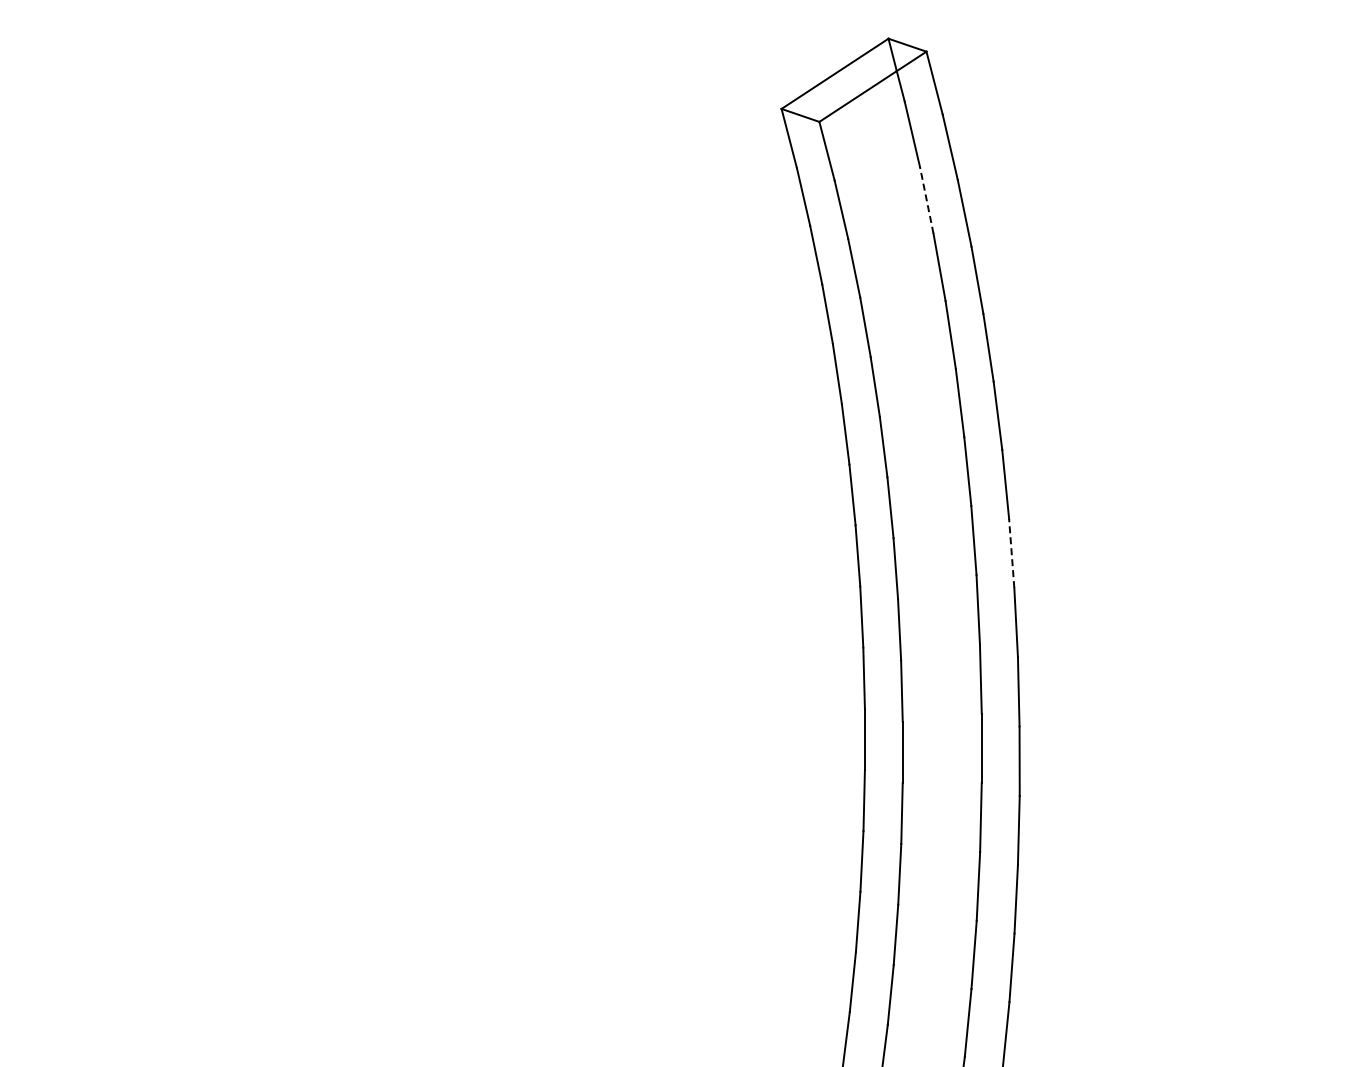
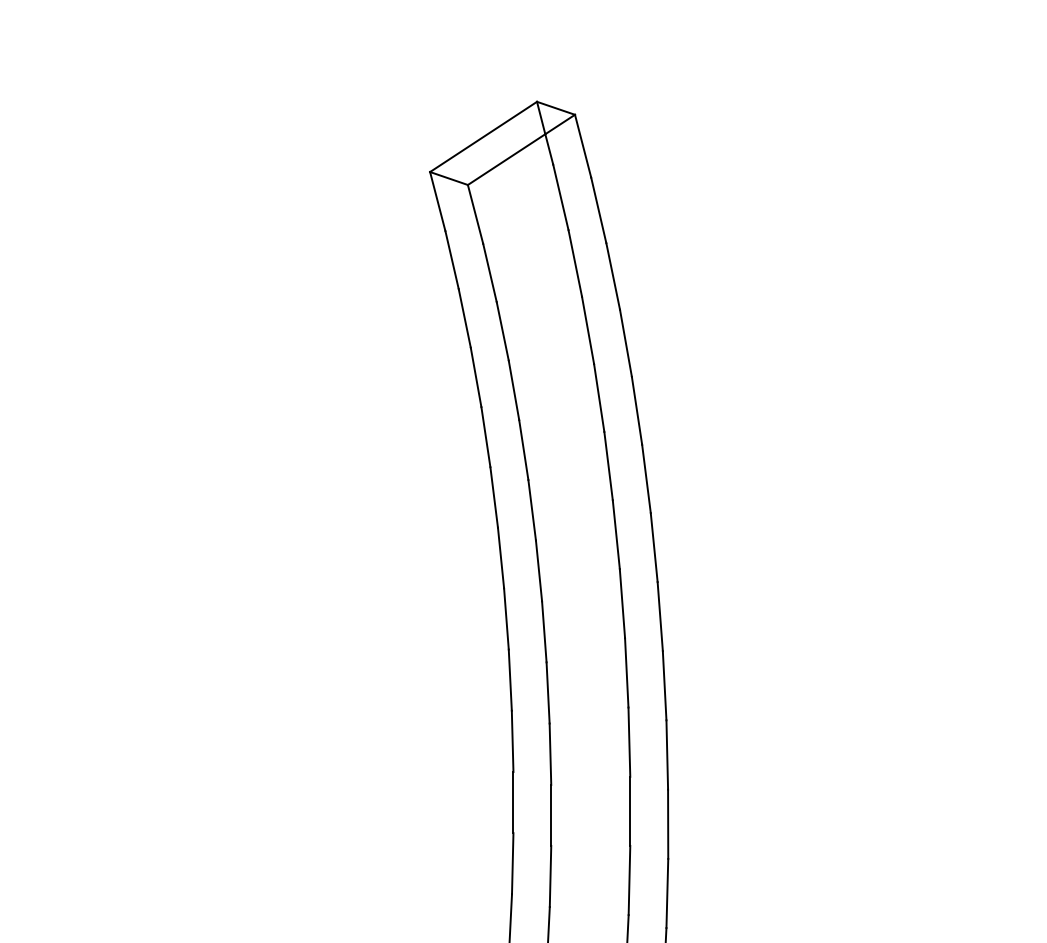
line: (926, 200) -> (575, 263), dashed -> solid
line: (1011, 553) -> (660, 616), dashed -> solid

